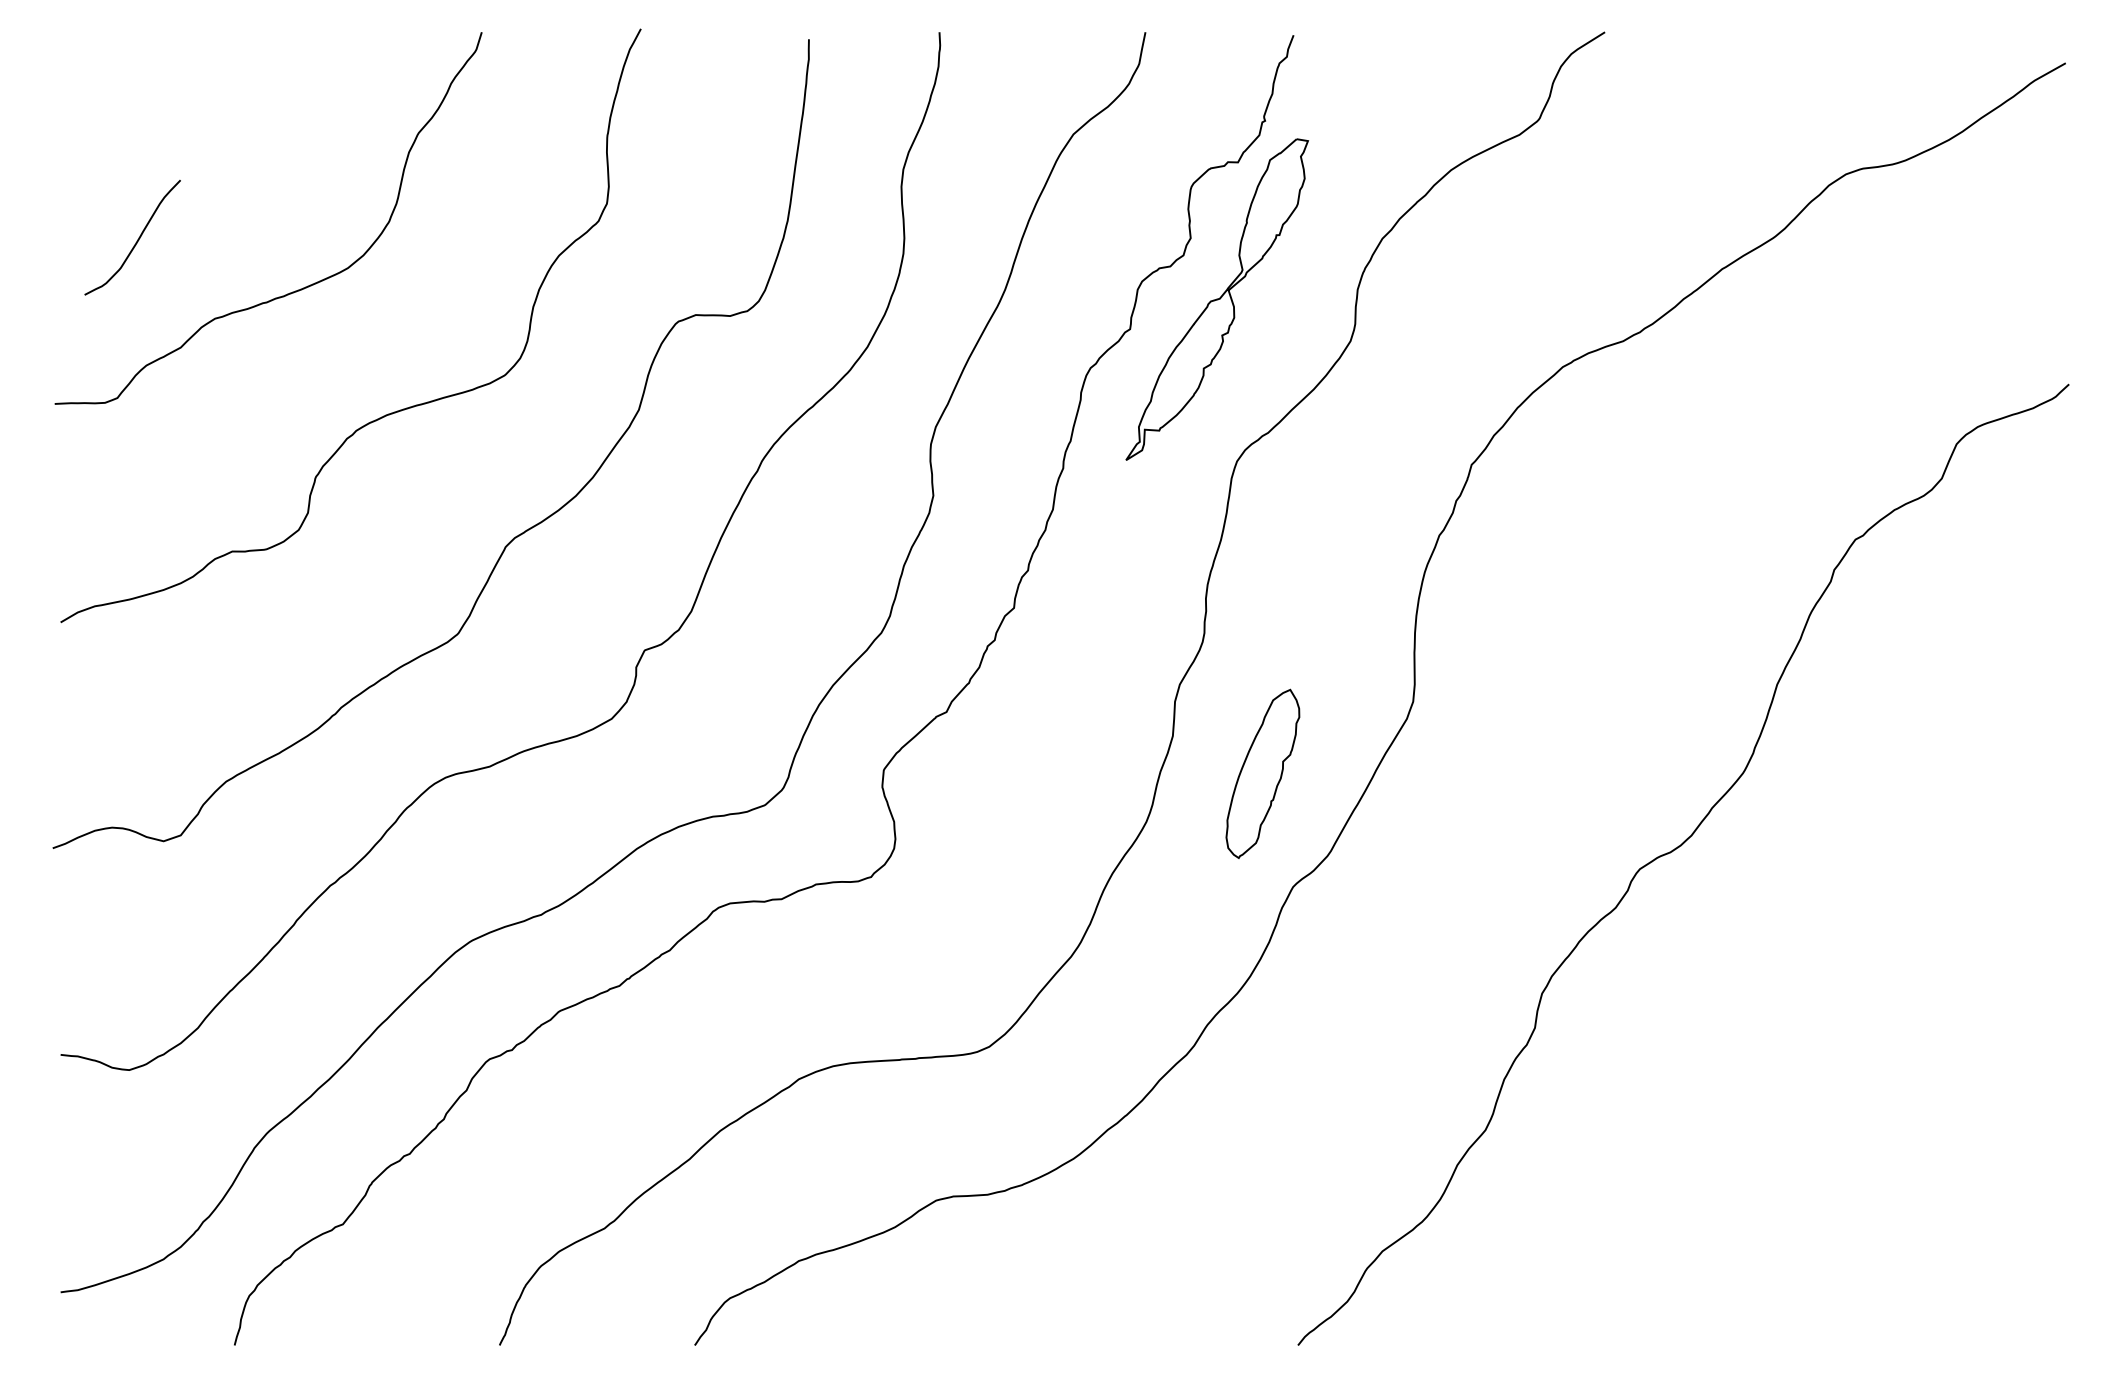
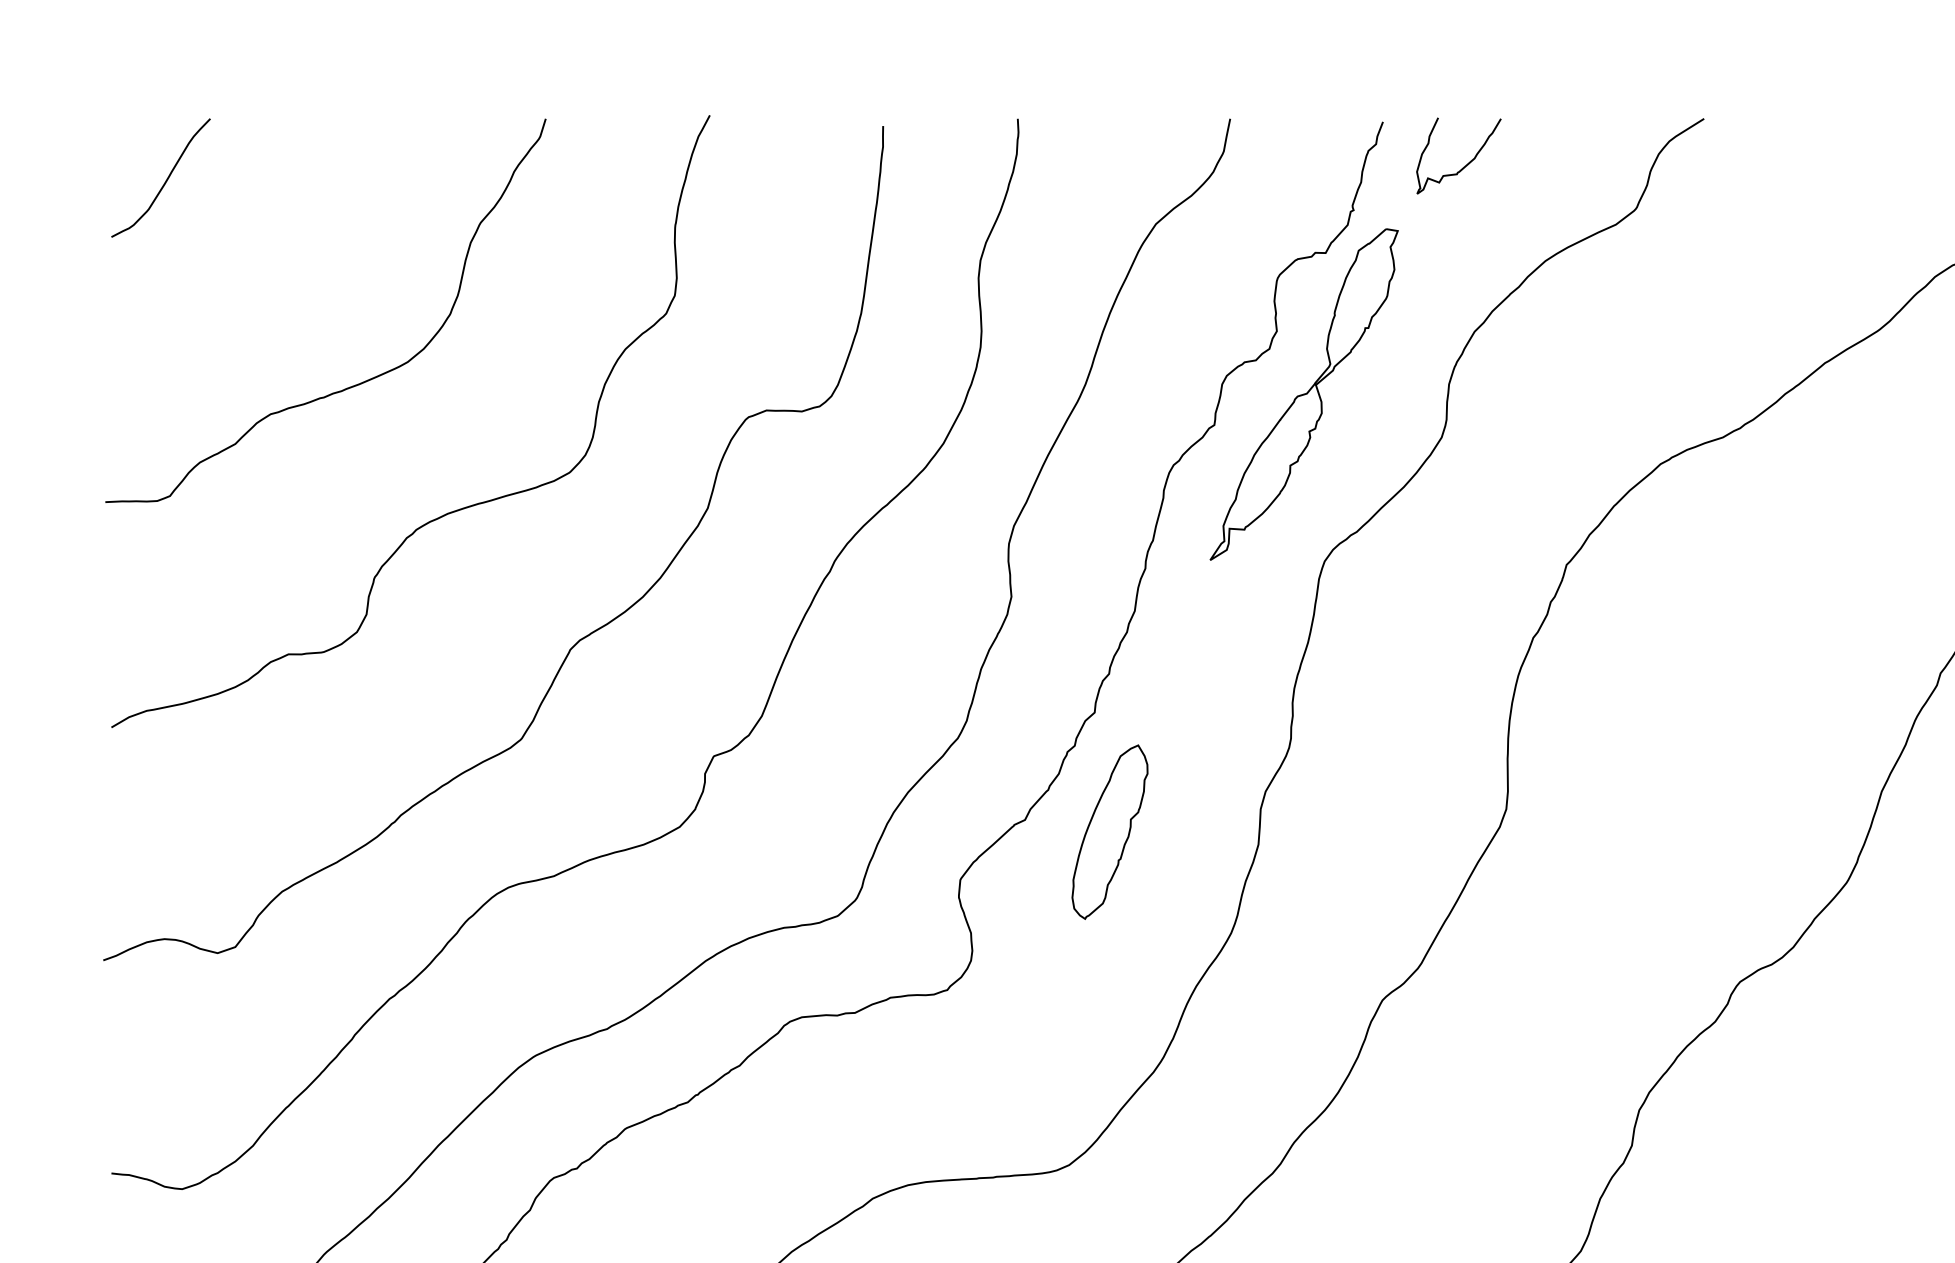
curve: (1374, 76) -> (1466, 164), added
curve: (137, 239) -> (165, 179), moved
part: (1262, 773) -> (1109, 831), moved

